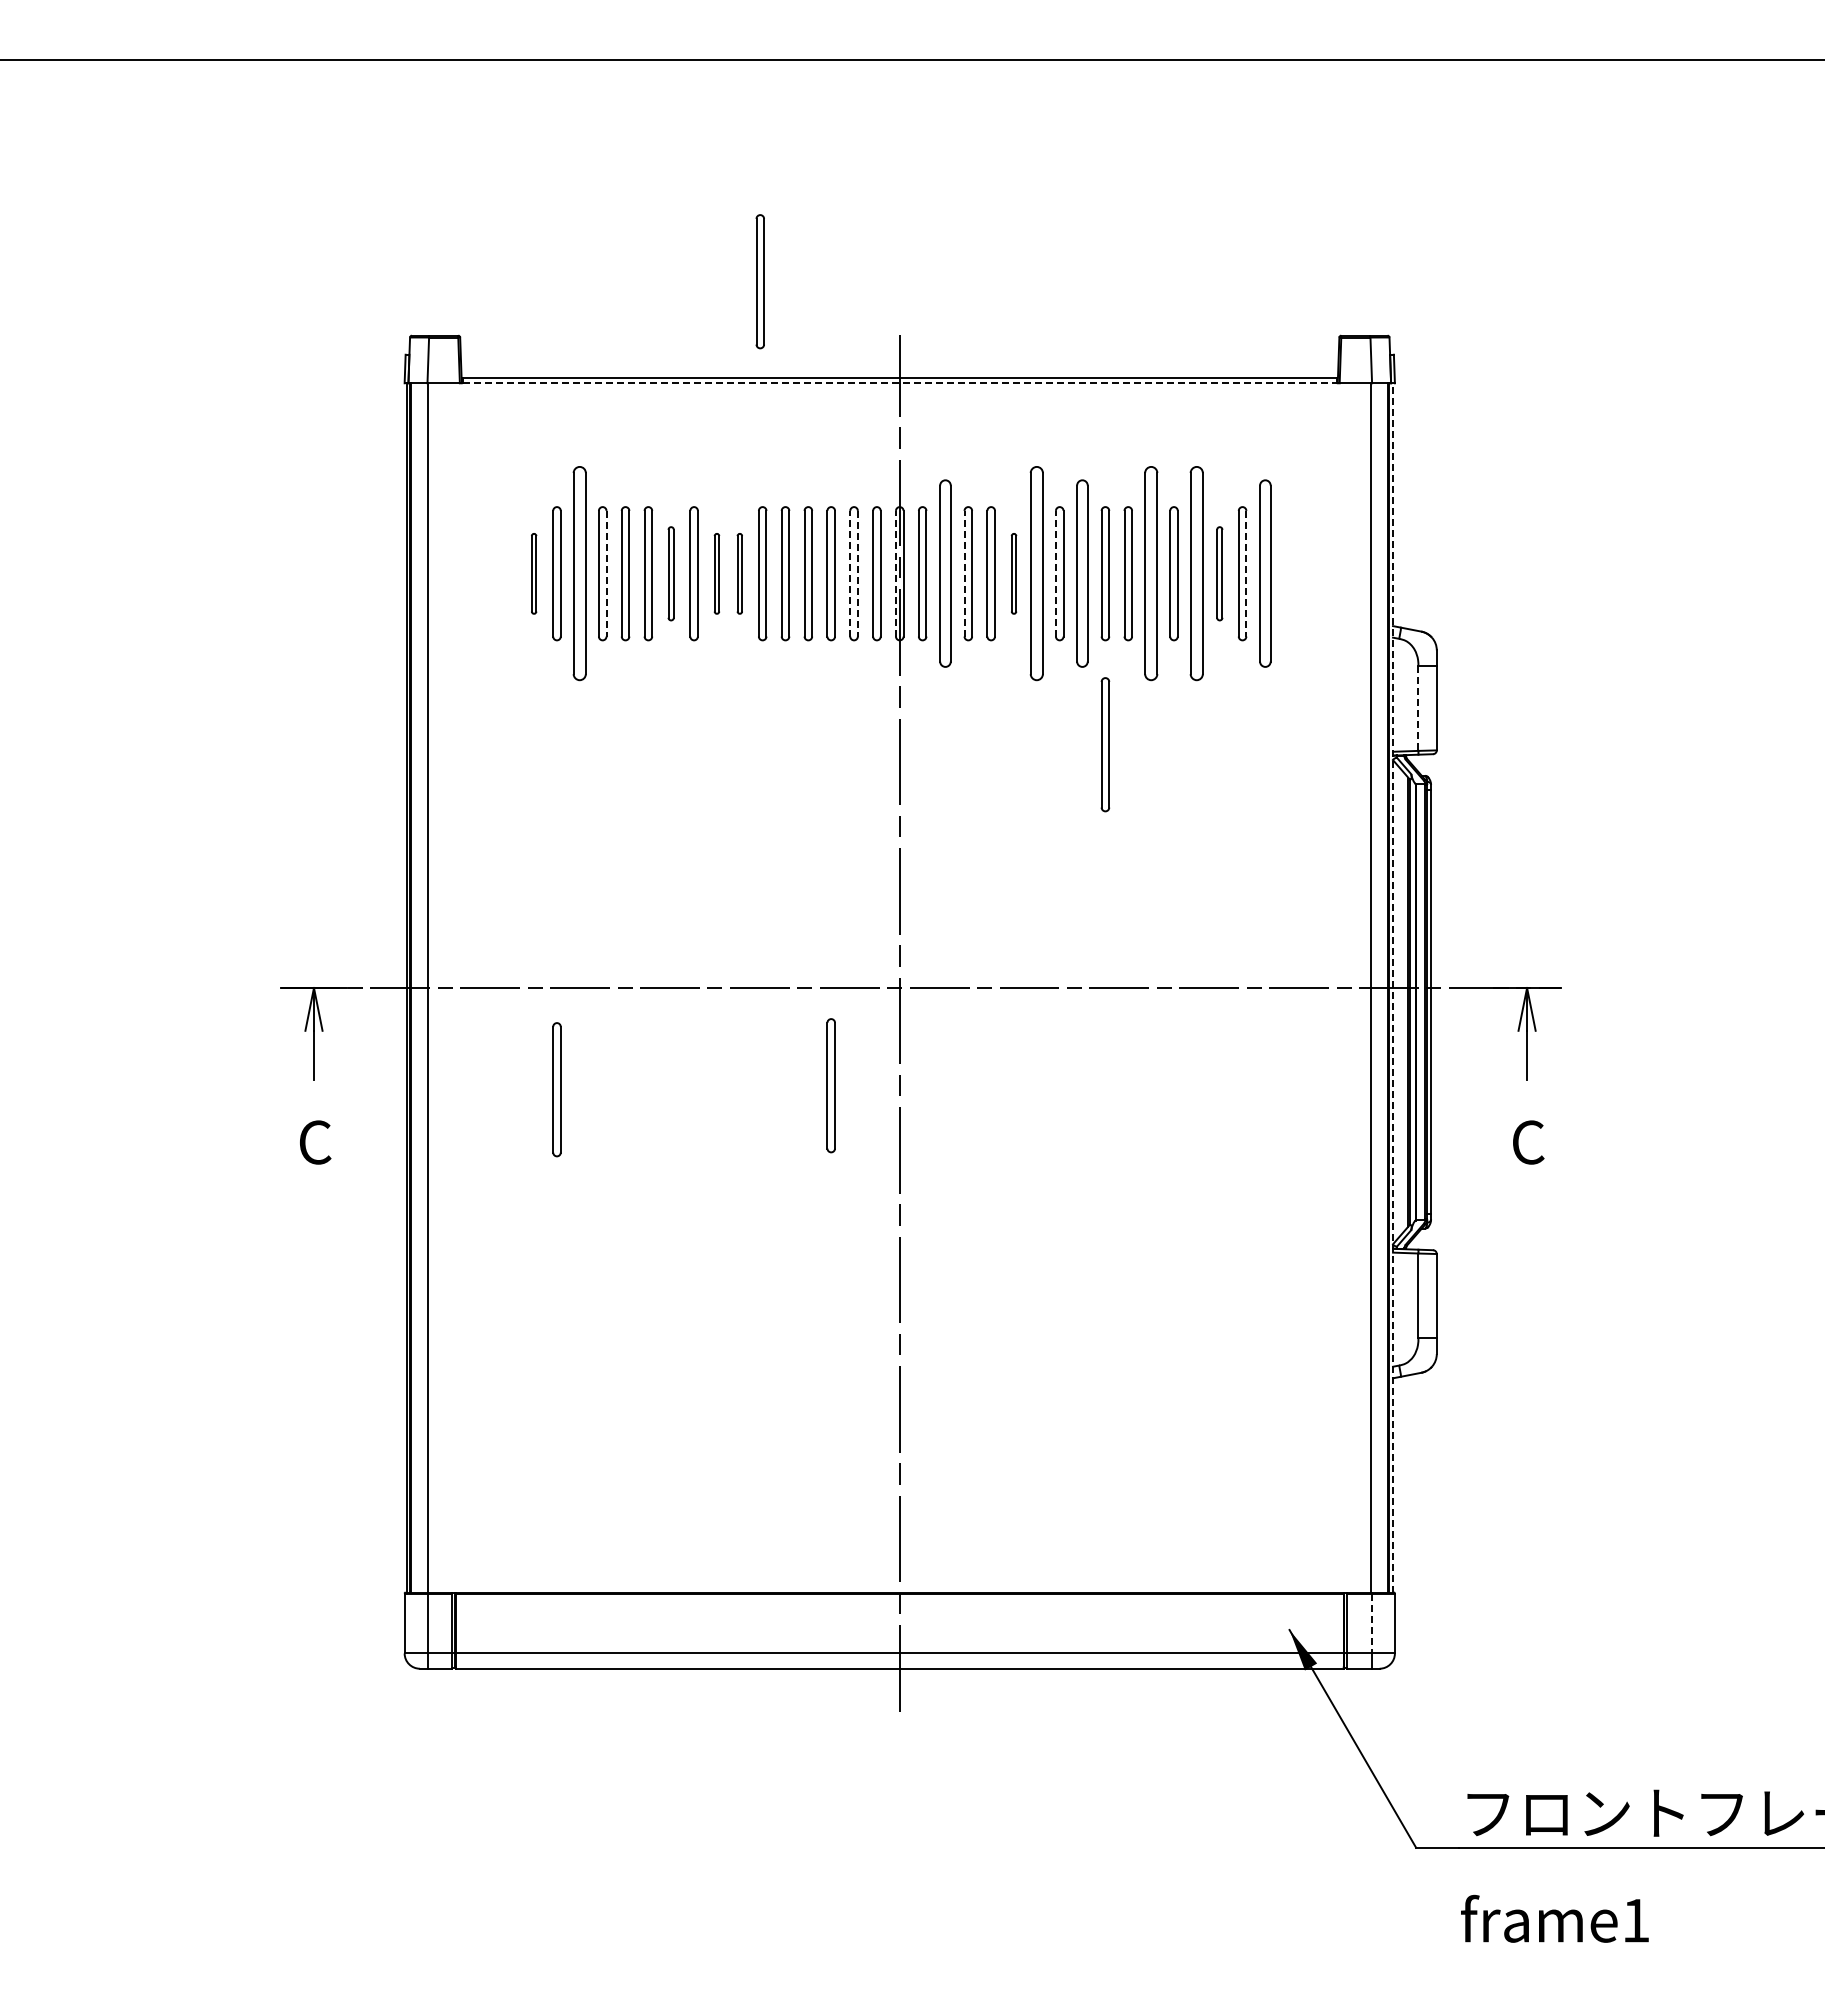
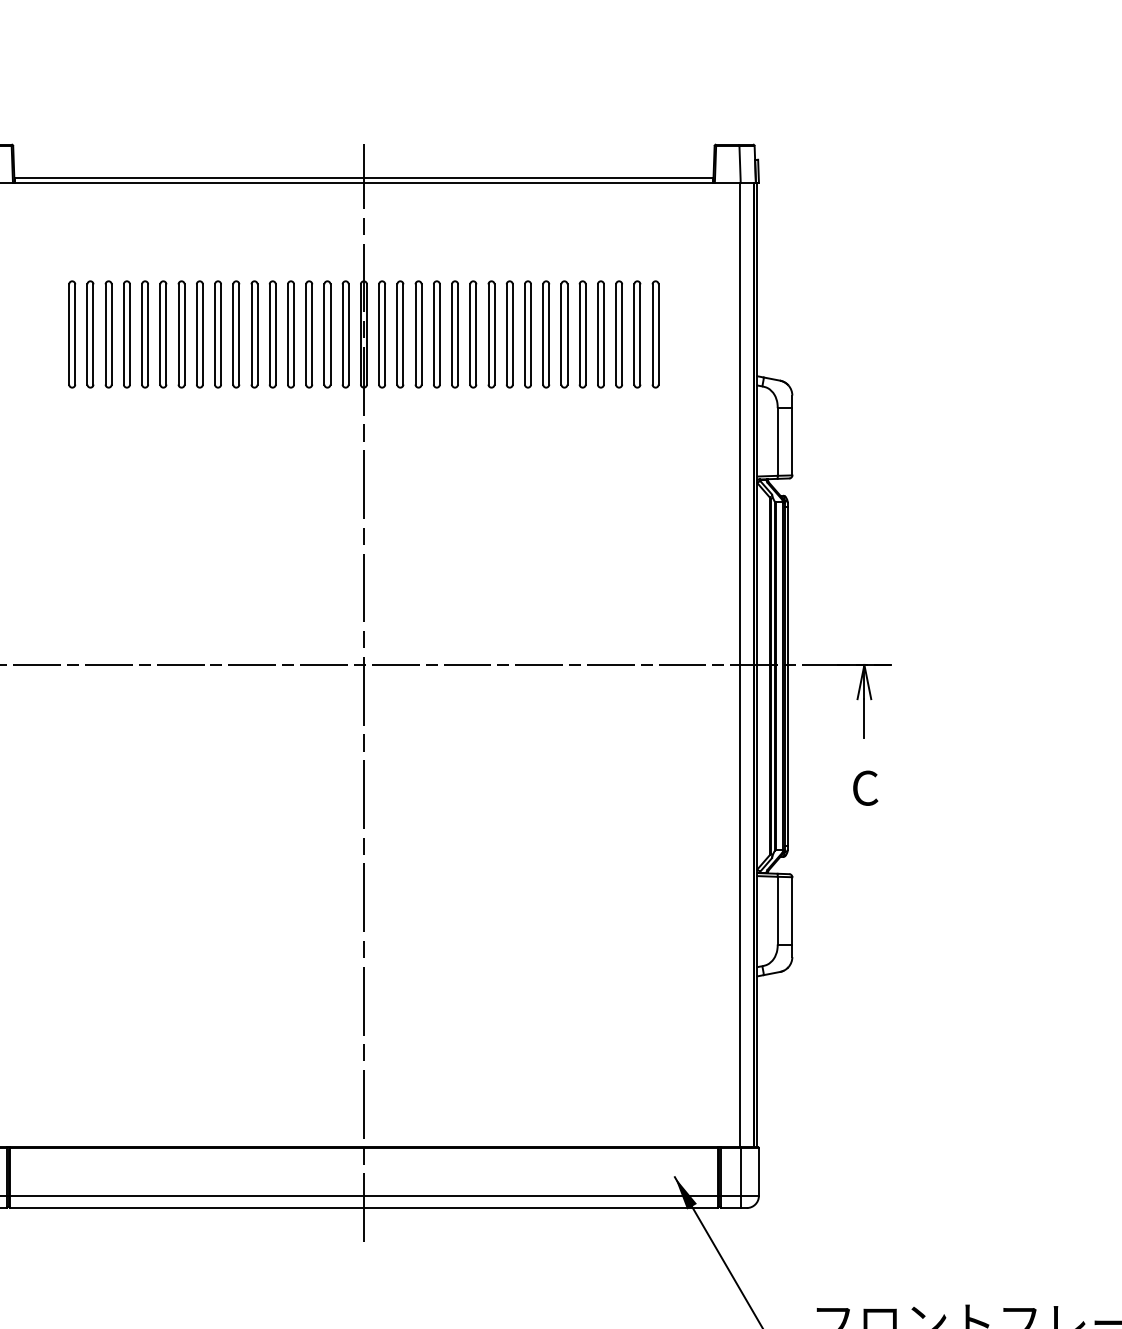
part: (759, 281) -> (252, 101), removed
line: (900, 383) -> (364, 182), dashed -> solid
part: (533, 573) -> (71, 334), size x1.67
part: (579, 573) -> (108, 334), size x0.62
line: (606, 573) -> (129, 334), dashed -> solid
part: (670, 573) -> (181, 334), size x1.43
part: (716, 573) -> (217, 334), size x1.67
part: (739, 573) -> (236, 334), size x1.67
line: (850, 573) -> (324, 334), dashed -> solid
line: (857, 573) -> (330, 334), dashed -> solid
line: (895, 573) -> (360, 334), dashed -> solid
part: (945, 573) -> (400, 334), size x0.71
line: (964, 573) -> (415, 334), dashed -> solid
part: (1013, 573) -> (454, 334), size x1.67
part: (1036, 573) -> (473, 334), size x0.62
line: (1055, 573) -> (488, 334), dashed -> solid
part: (1082, 573) -> (509, 334), size x0.71
part: (1150, 573) -> (563, 334), size x0.62
part: (1196, 573) -> (600, 334), size x0.62
part: (1219, 573) -> (619, 334), size x1.43
line: (1246, 573) -> (640, 334), dashed -> solid
part: (1265, 573) -> (655, 334), size x0.71
line: (1418, 708) -> (777, 442), dashed -> solid
part: (1105, 744) -> (528, 470), removed
line: (1393, 987) -> (757, 664), dashed -> solid
part: (830, 1085) -> (308, 742), removed
part: (556, 1089) -> (90, 745), removed
line: (1372, 1623) -> (741, 1171), dashed -> solid

